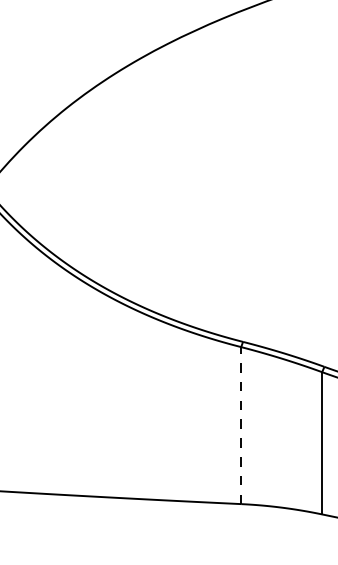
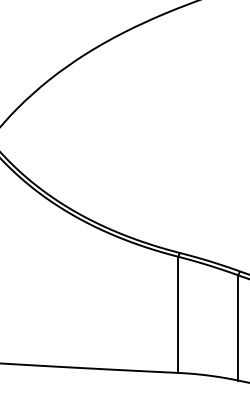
line: (241, 425) -> (178, 314), dashed -> solid

